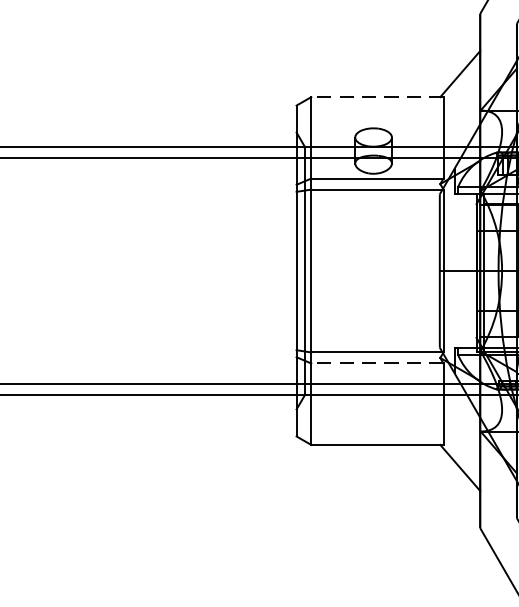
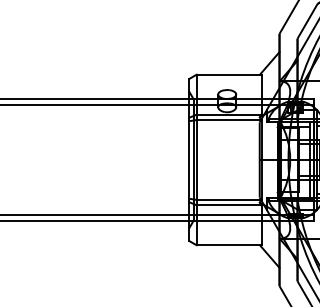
line: (376, 96) -> (228, 74), dashed -> solid
line: (376, 363) -> (228, 205), dashed -> solid

